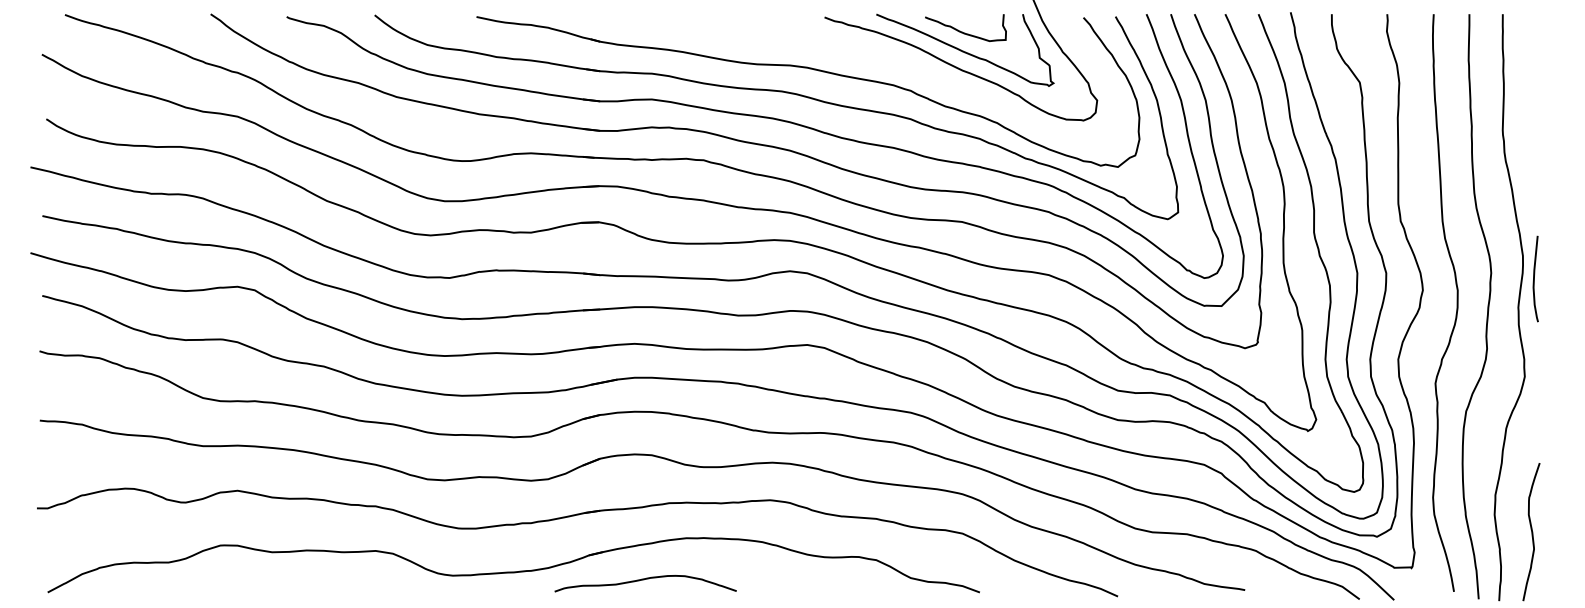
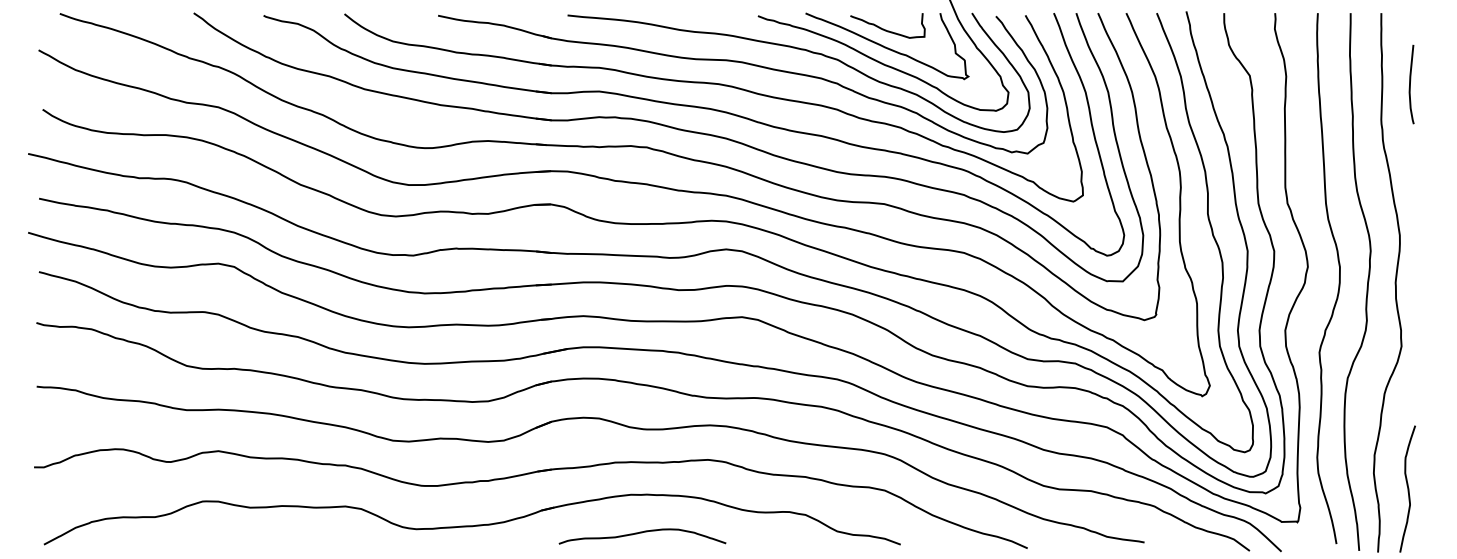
curve: (871, 54) -> (801, 50), added
curve: (1534, 278) -> (1410, 84), moved
curve: (645, 580) -> (642, 533), moved

